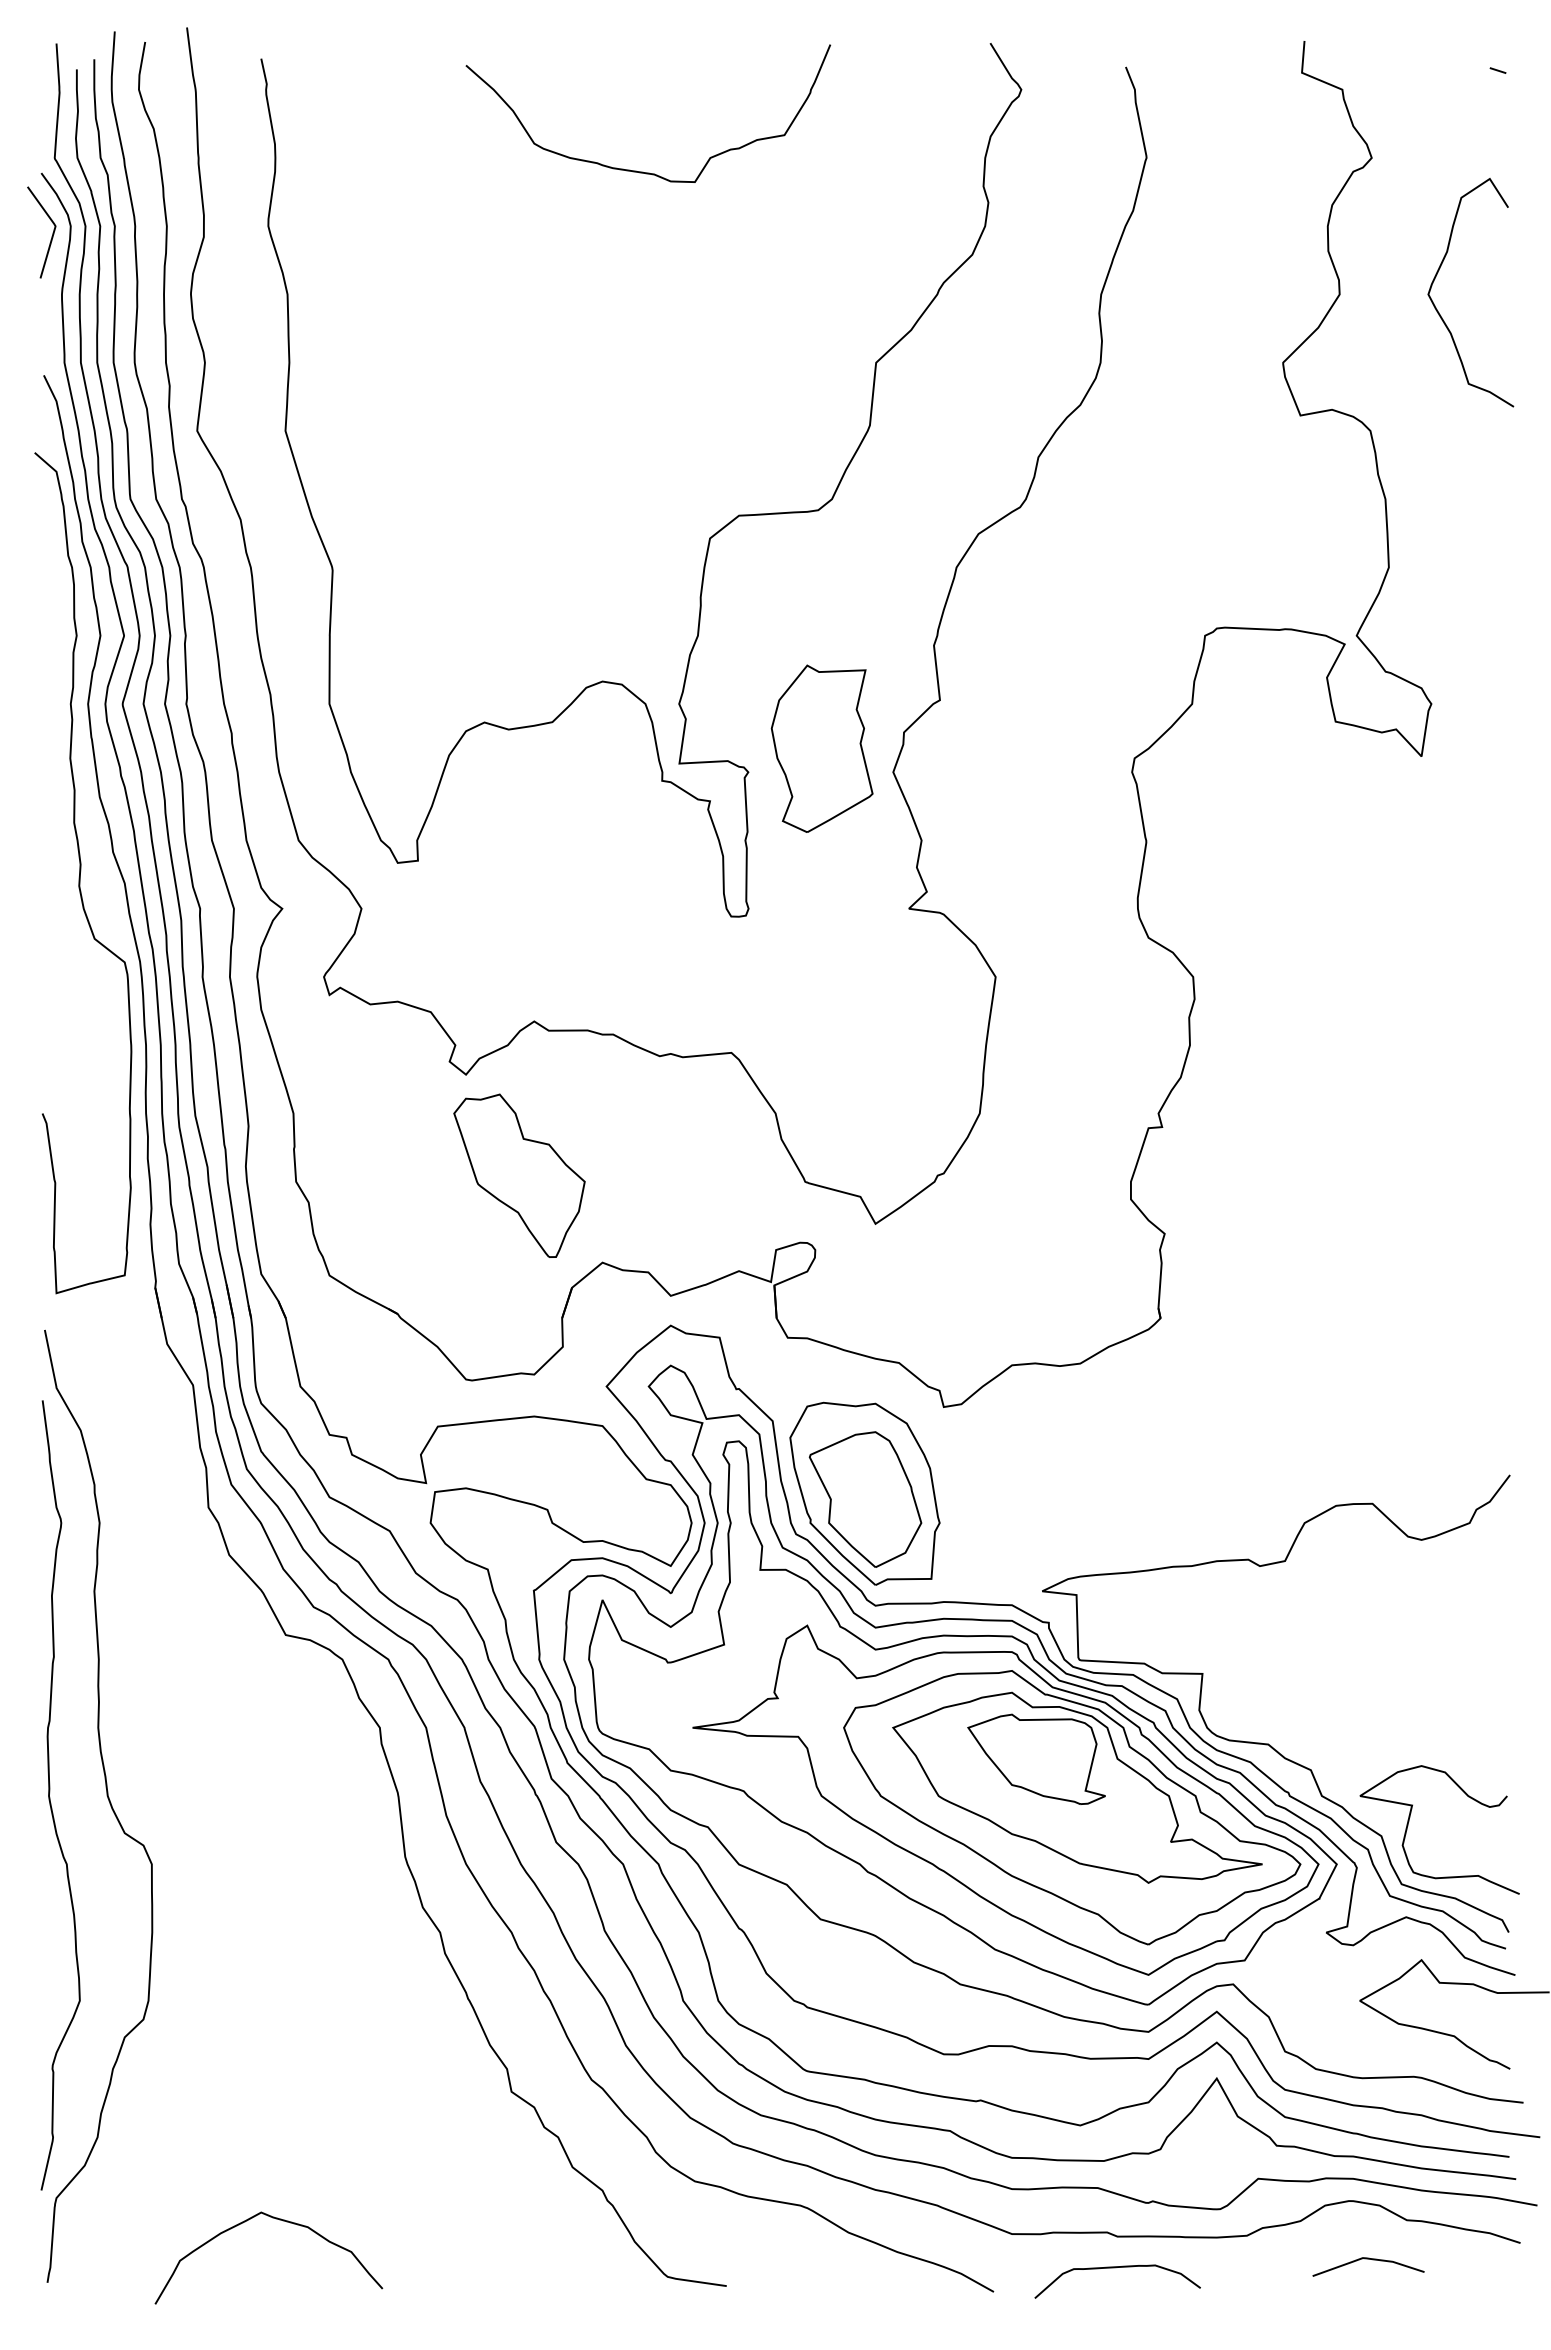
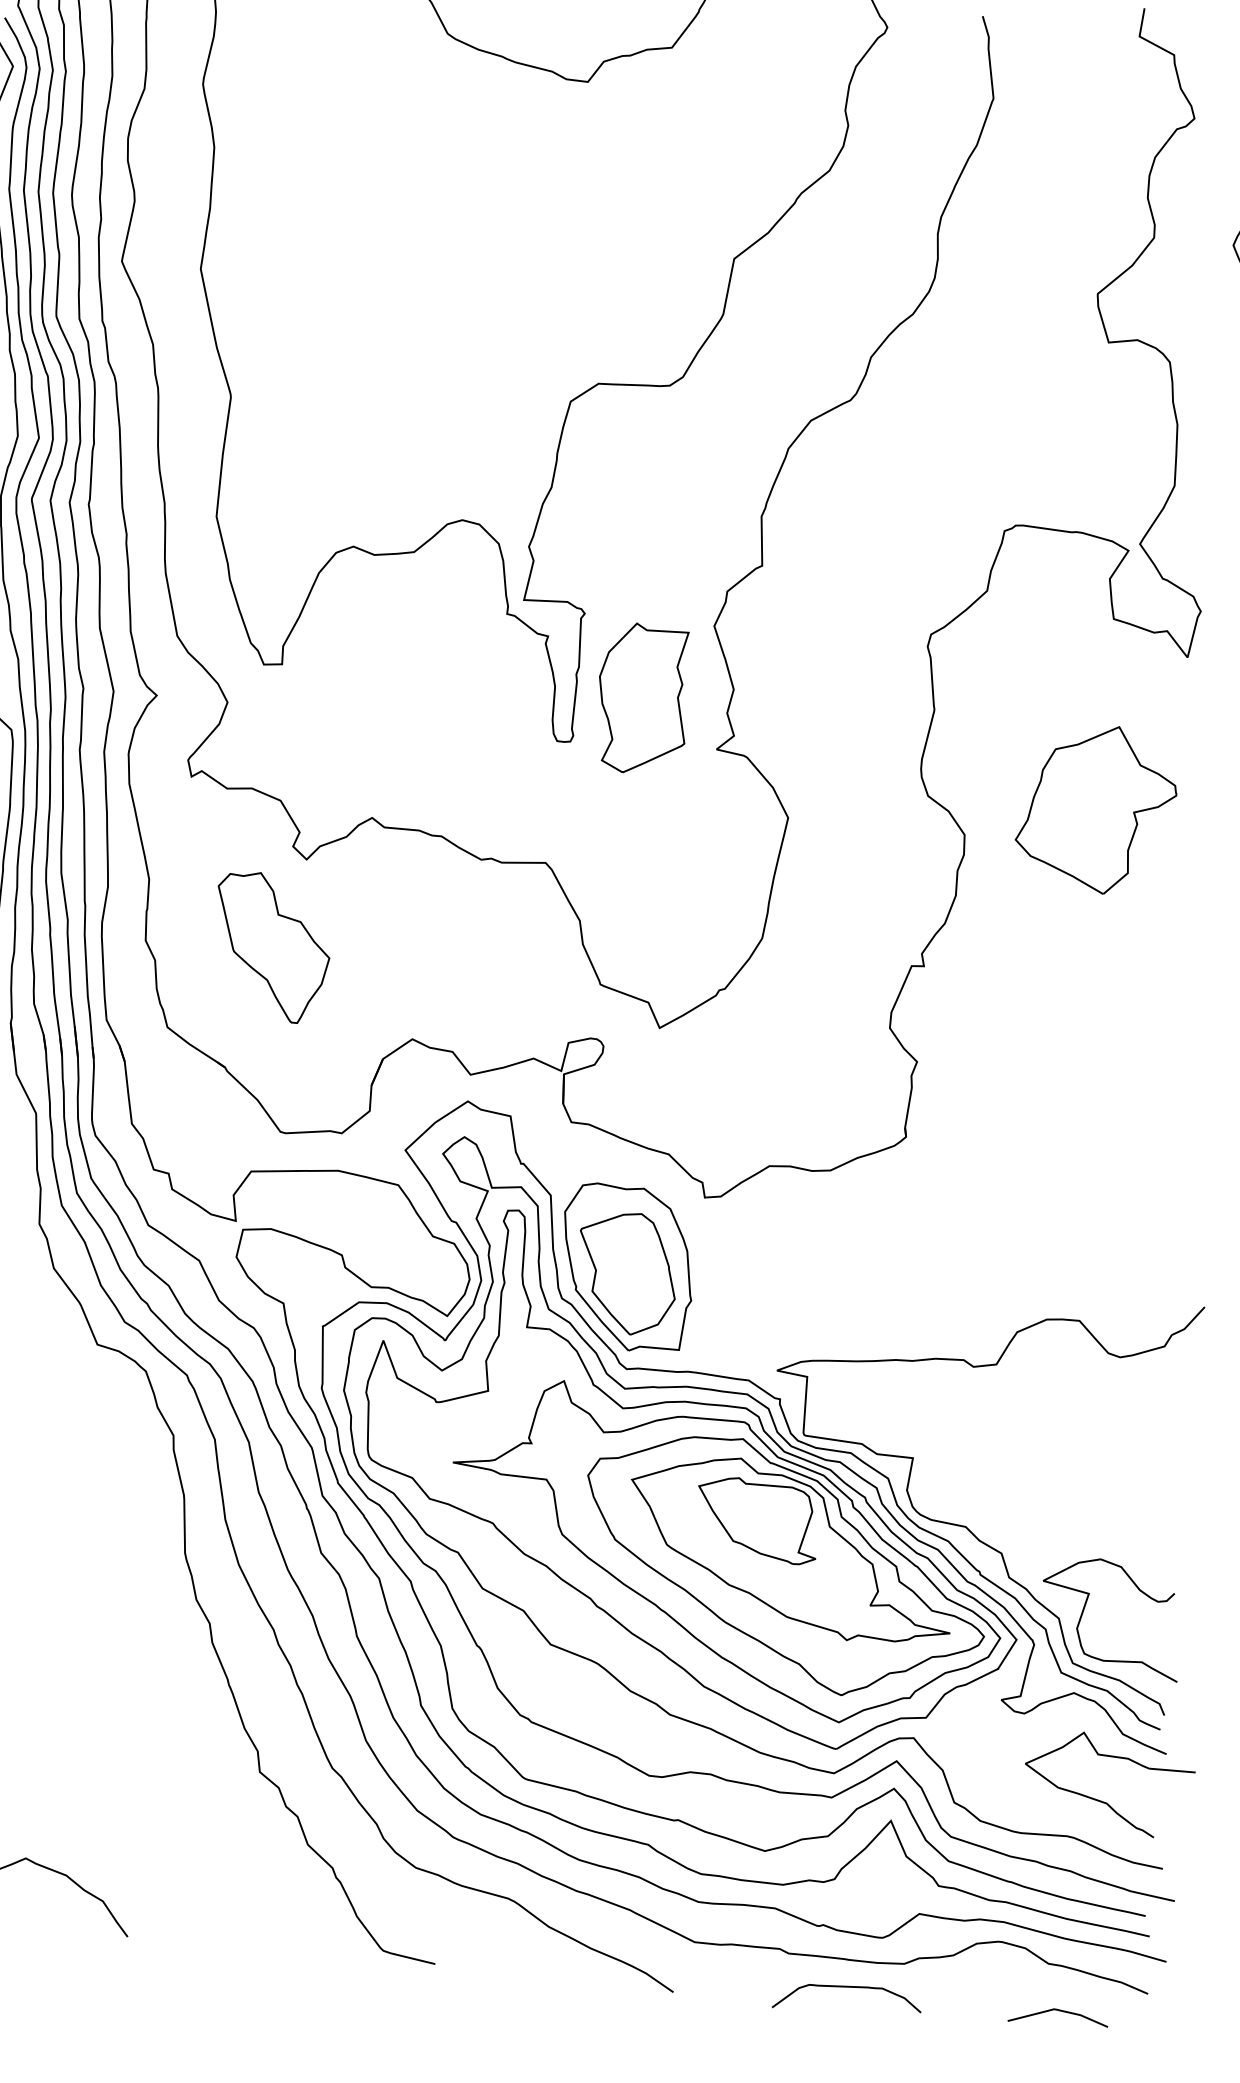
part: (821, 748) -> (642, 698), moved
part: (1336, 934) -> (1096, 809), added
part: (519, 1175) -> (271, 947), moved
curve: (1368, 2259) -> (1059, 2011), moved
curve: (1116, 2268) -> (847, 1987), moved

